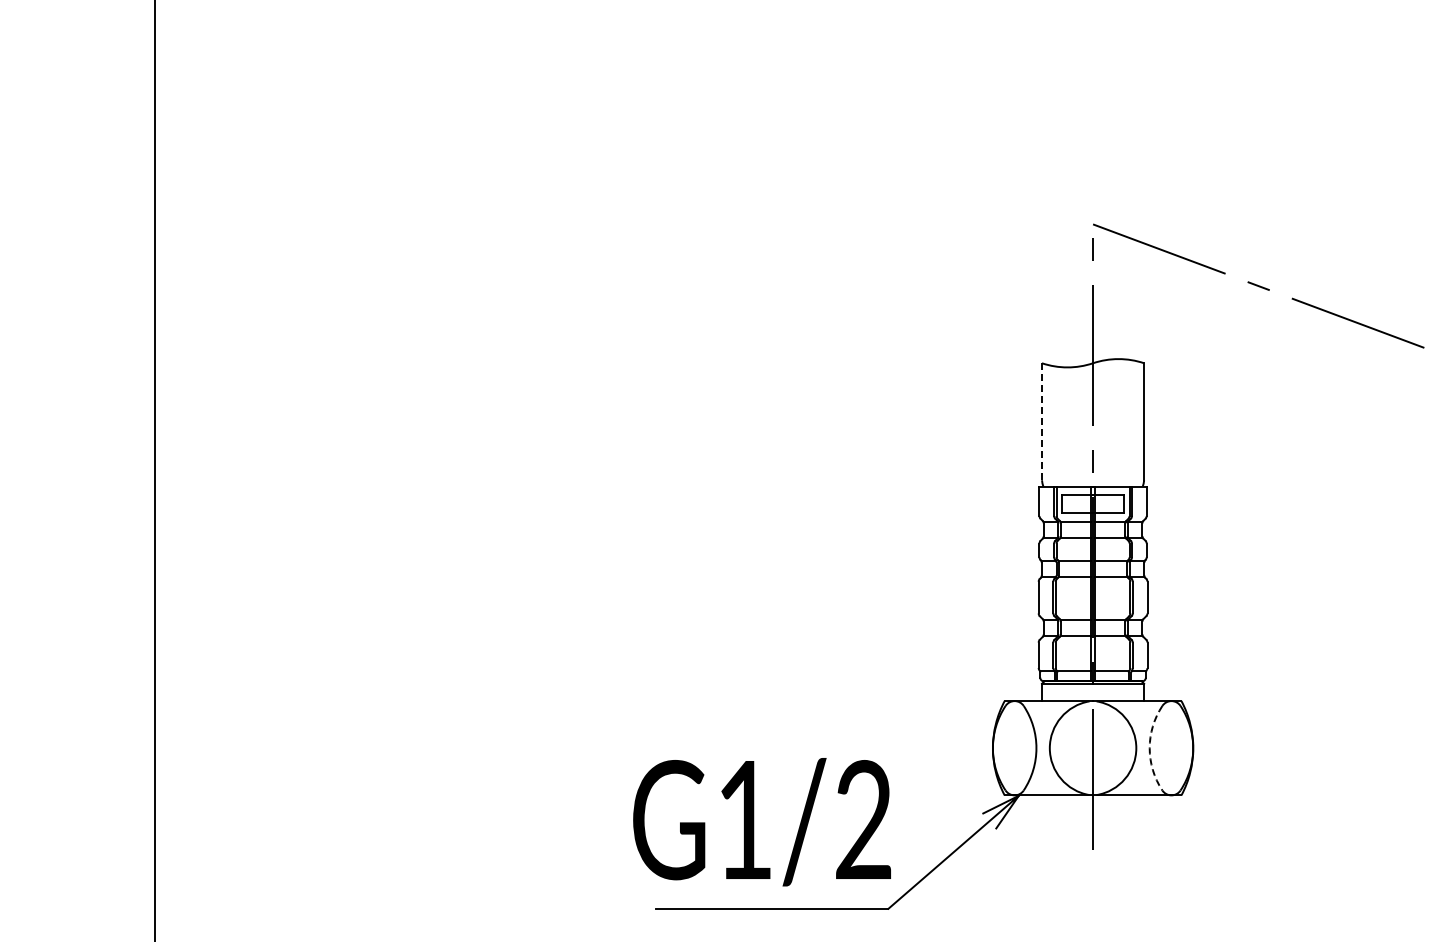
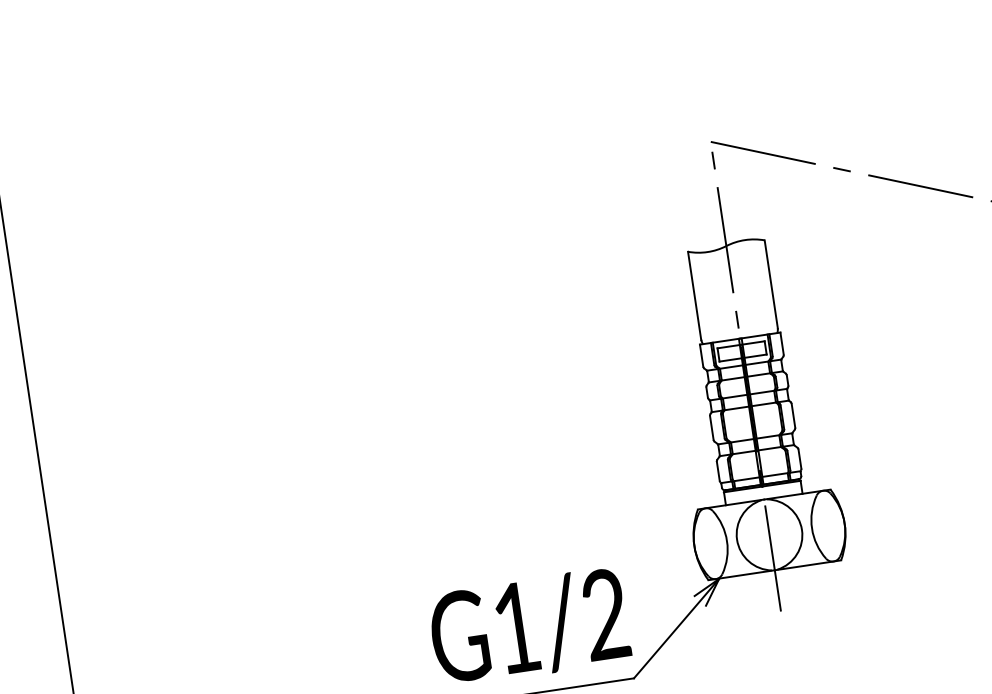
line: (1042, 422) -> (695, 296), dashed -> solid
arc: (1149, 748) -> (811, 528), dashed -> solid

